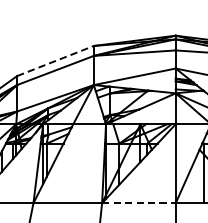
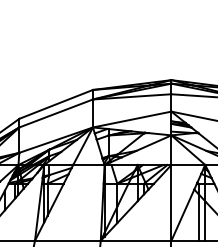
line: (55, 61) -> (56, 104), dashed -> solid
line: (139, 202) -> (136, 240), dashed -> solid

